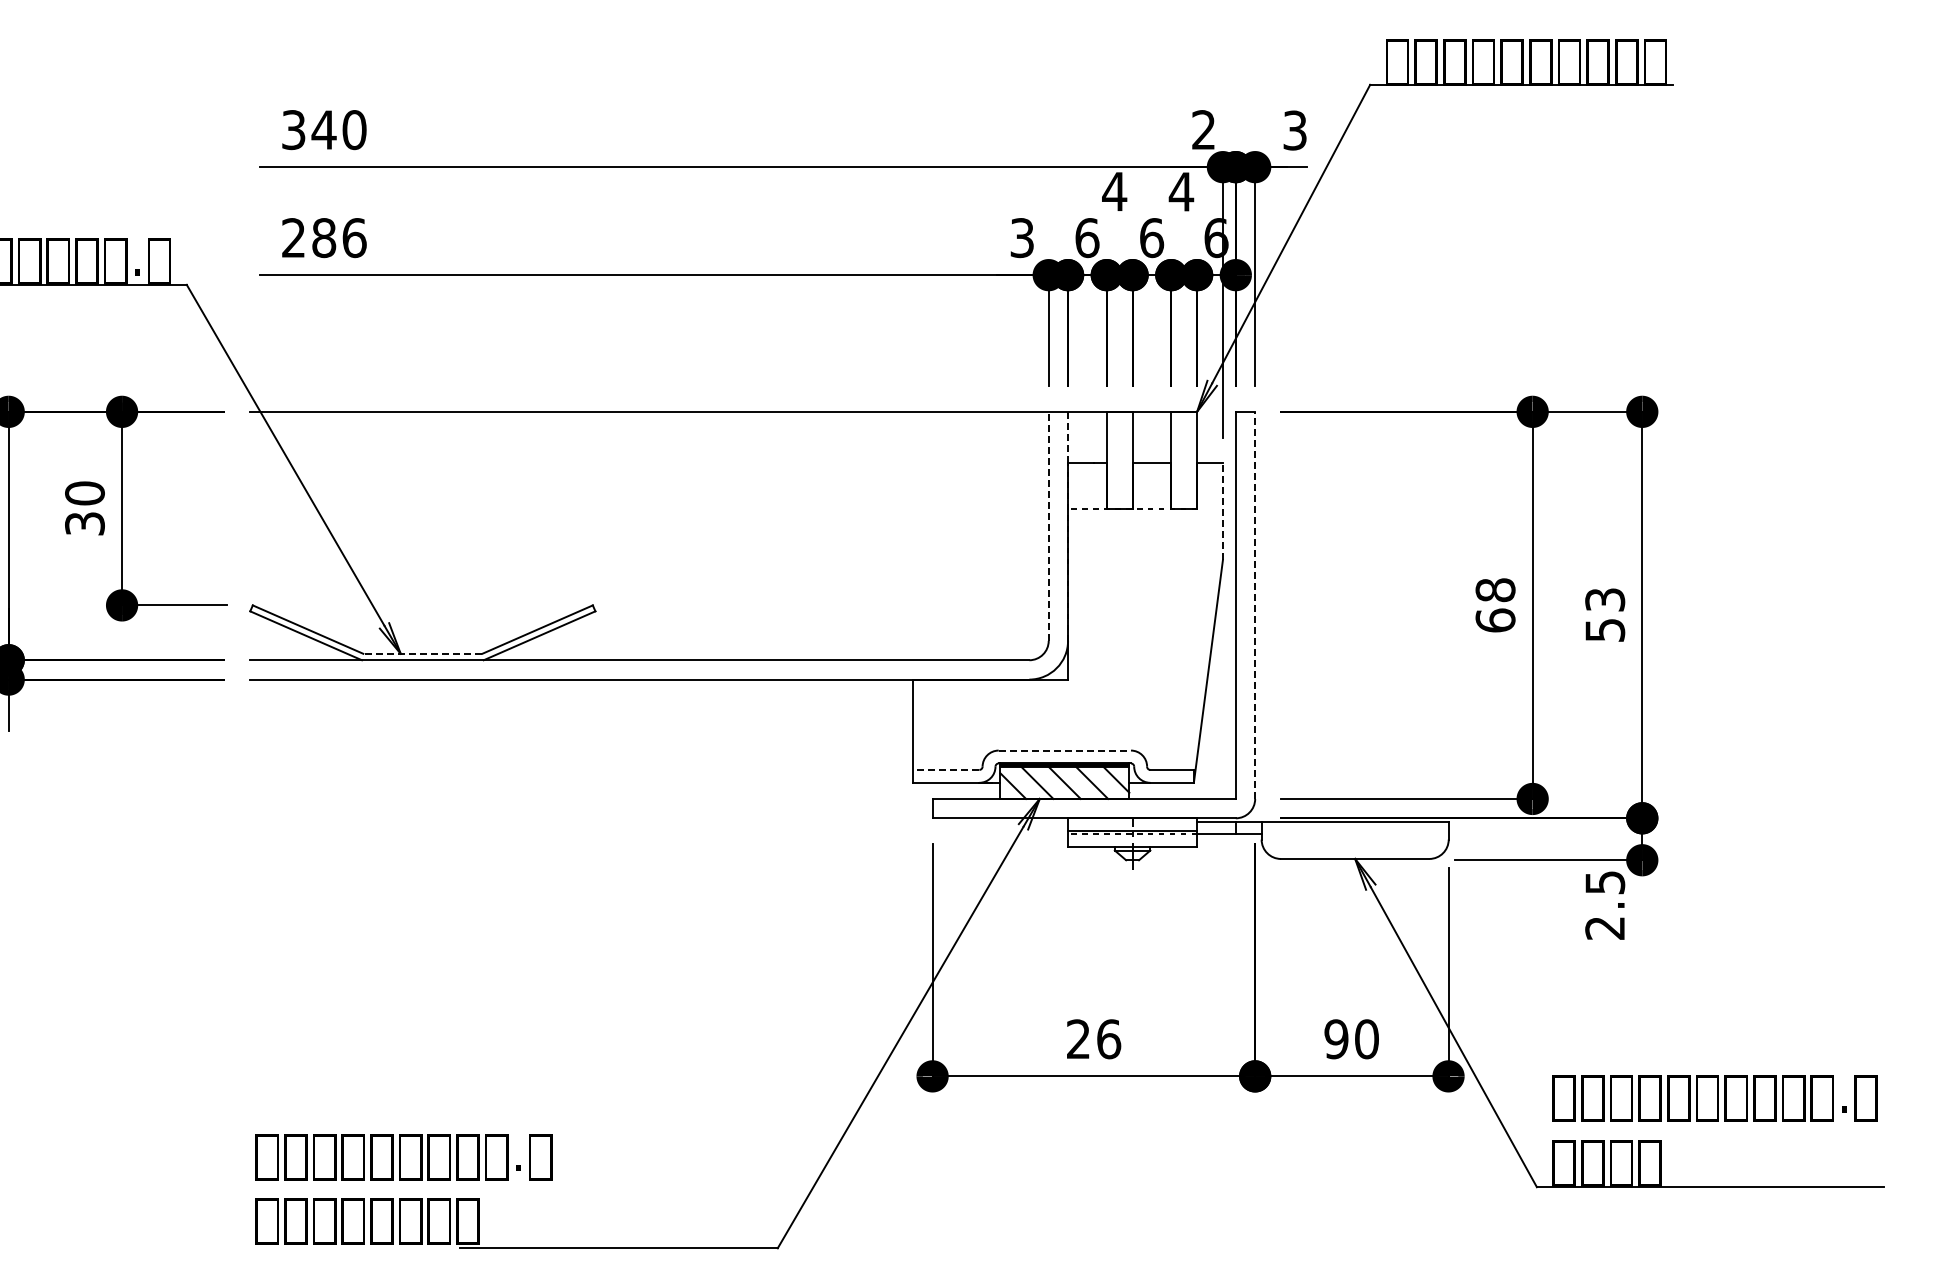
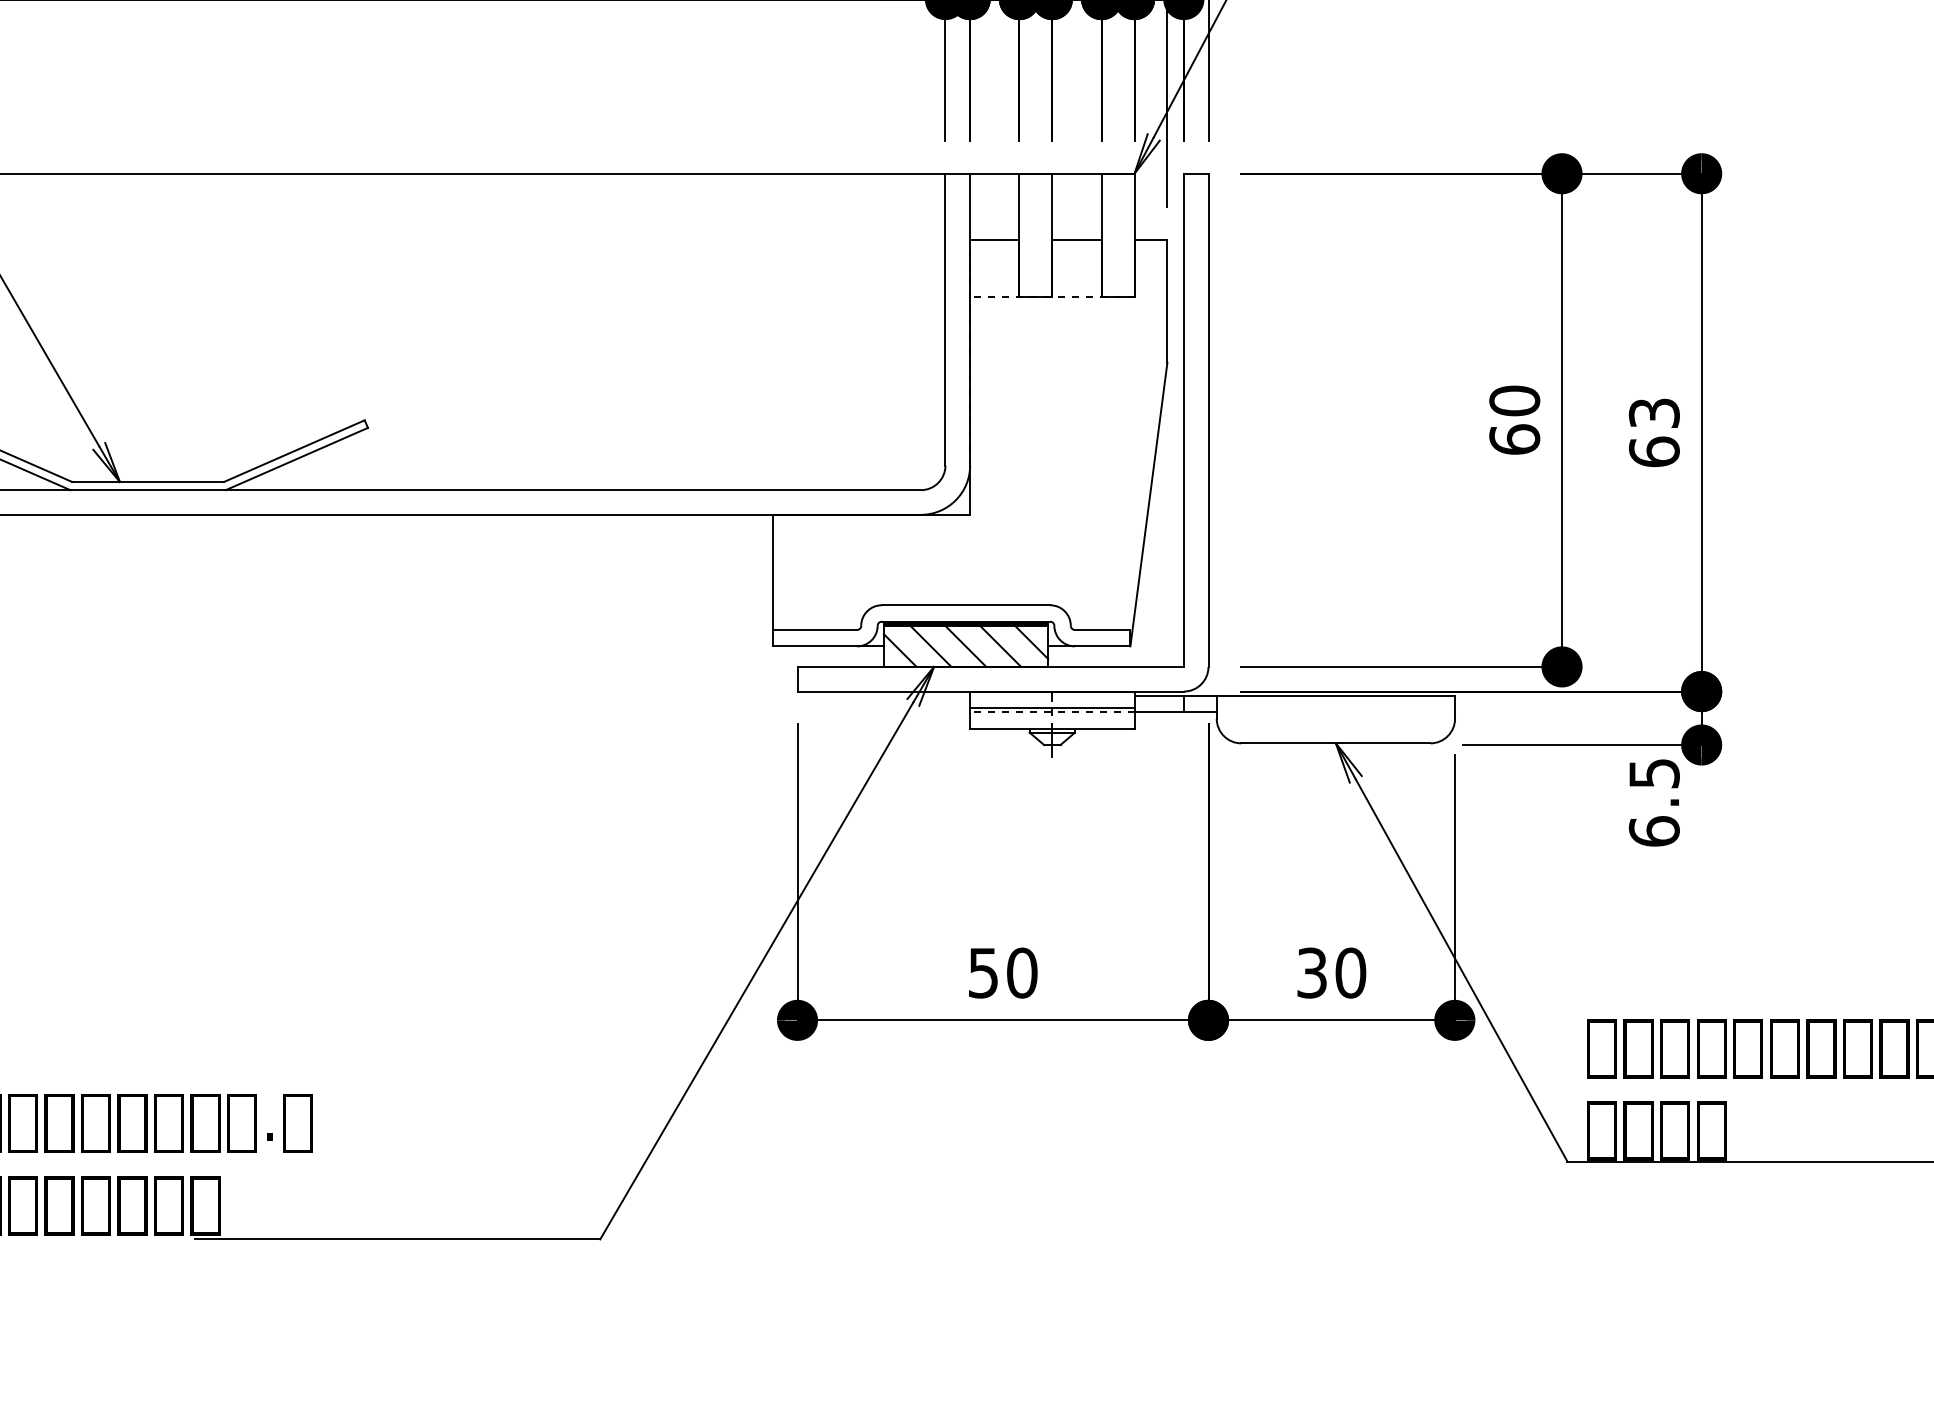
line: (1068, 437) -> (970, 206), dashed -> solid
line: (1222, 511) -> (1166, 300), dashed -> solid
line: (1048, 526) -> (945, 319), dashed -> solid
text: (1495, 590) -> (1514, 401), 68 -> 60
line: (1255, 605) -> (1208, 420), dashed -> solid
text: (1605, 630) -> (1654, 452), 53 -> 63
line: (422, 653) -> (147, 481), dashed -> solid
line: (1065, 750) -> (966, 605), dashed -> solid
line: (945, 769) -> (813, 629), dashed -> solid
text: (1605, 927) -> (1654, 830), 2.5 -> 6.5
text: (1094, 1039) -> (1003, 973), 26 -> 50
text: (1336, 1039) -> (1312, 973), 90 -> 30

